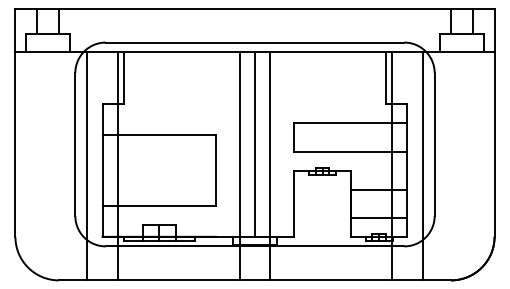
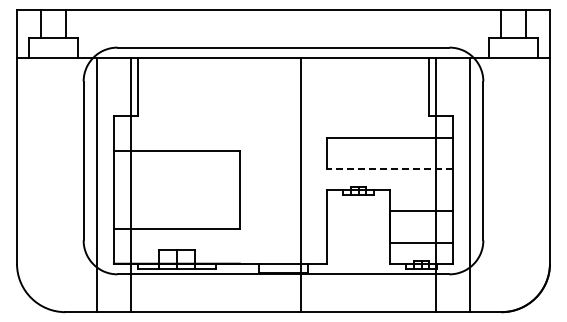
line: (255, 144) -> (283, 160), removed
line: (351, 151) -> (390, 168), solid -> dashed
line: (239, 166) -> (266, 185), removed

